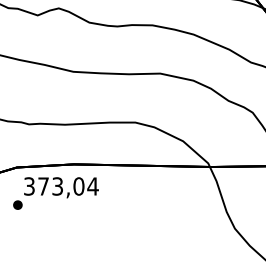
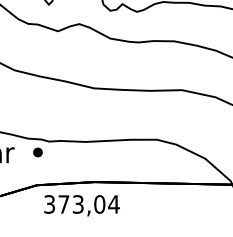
part: (17, 204) -> (37, 151), moved

